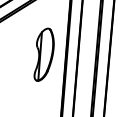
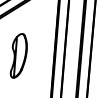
part: (43, 54) -> (18, 55), moved

